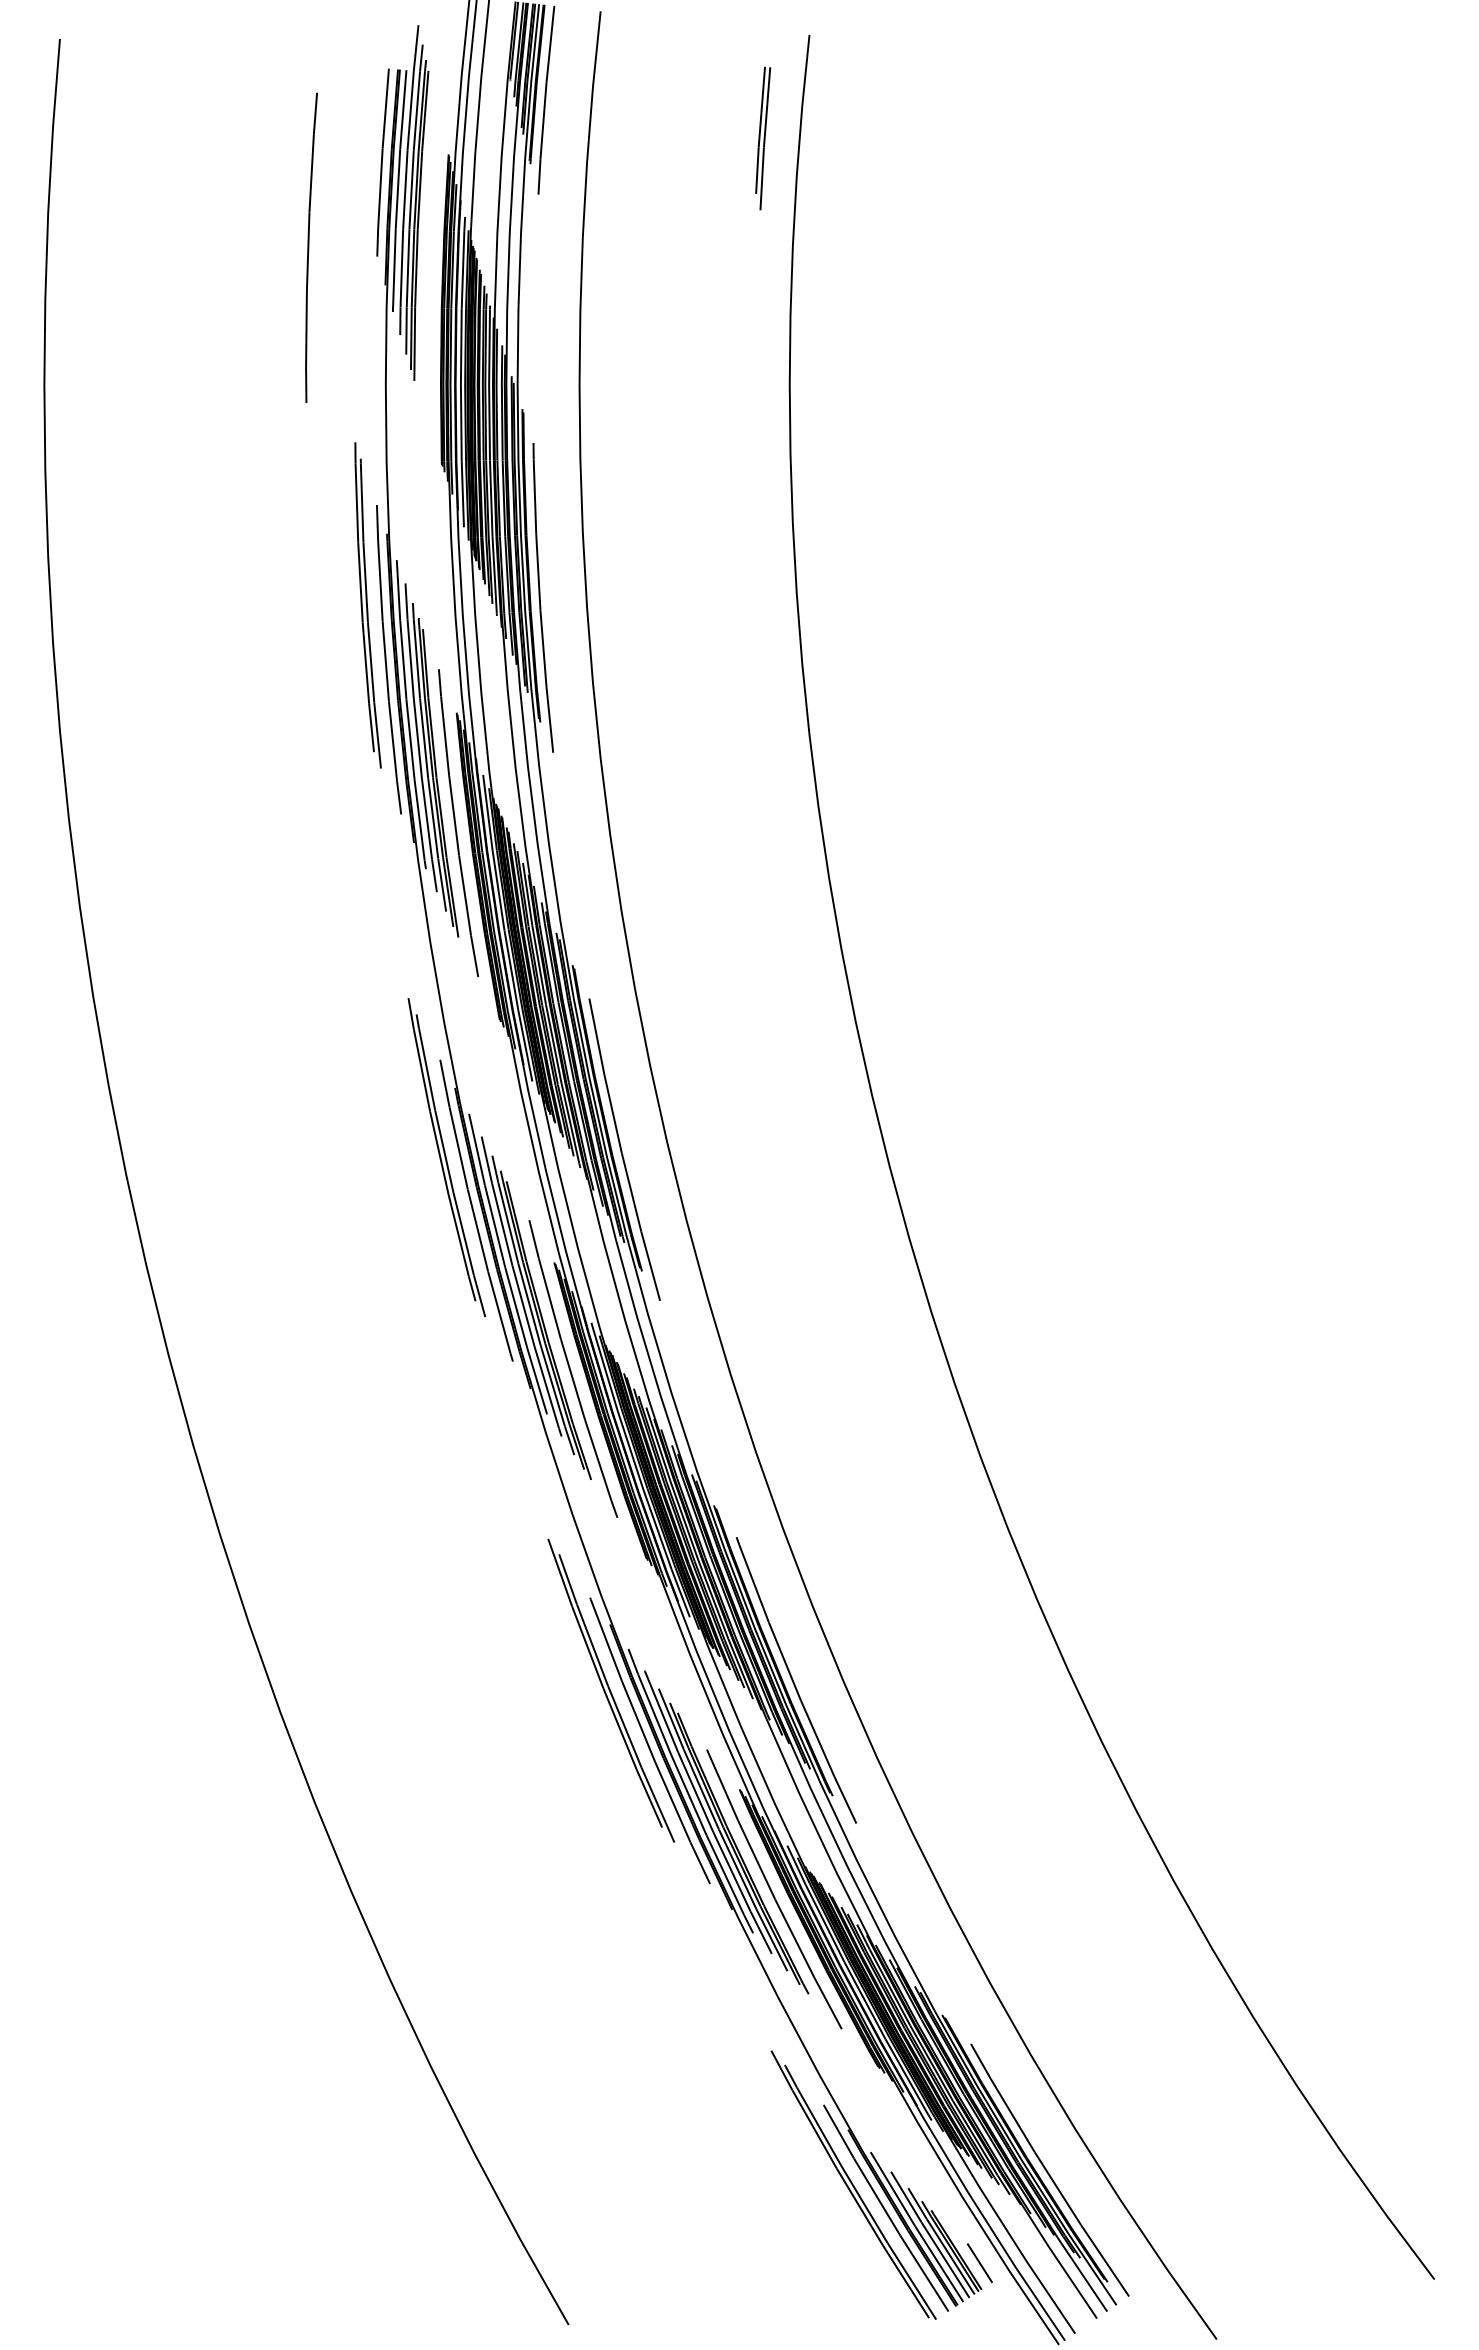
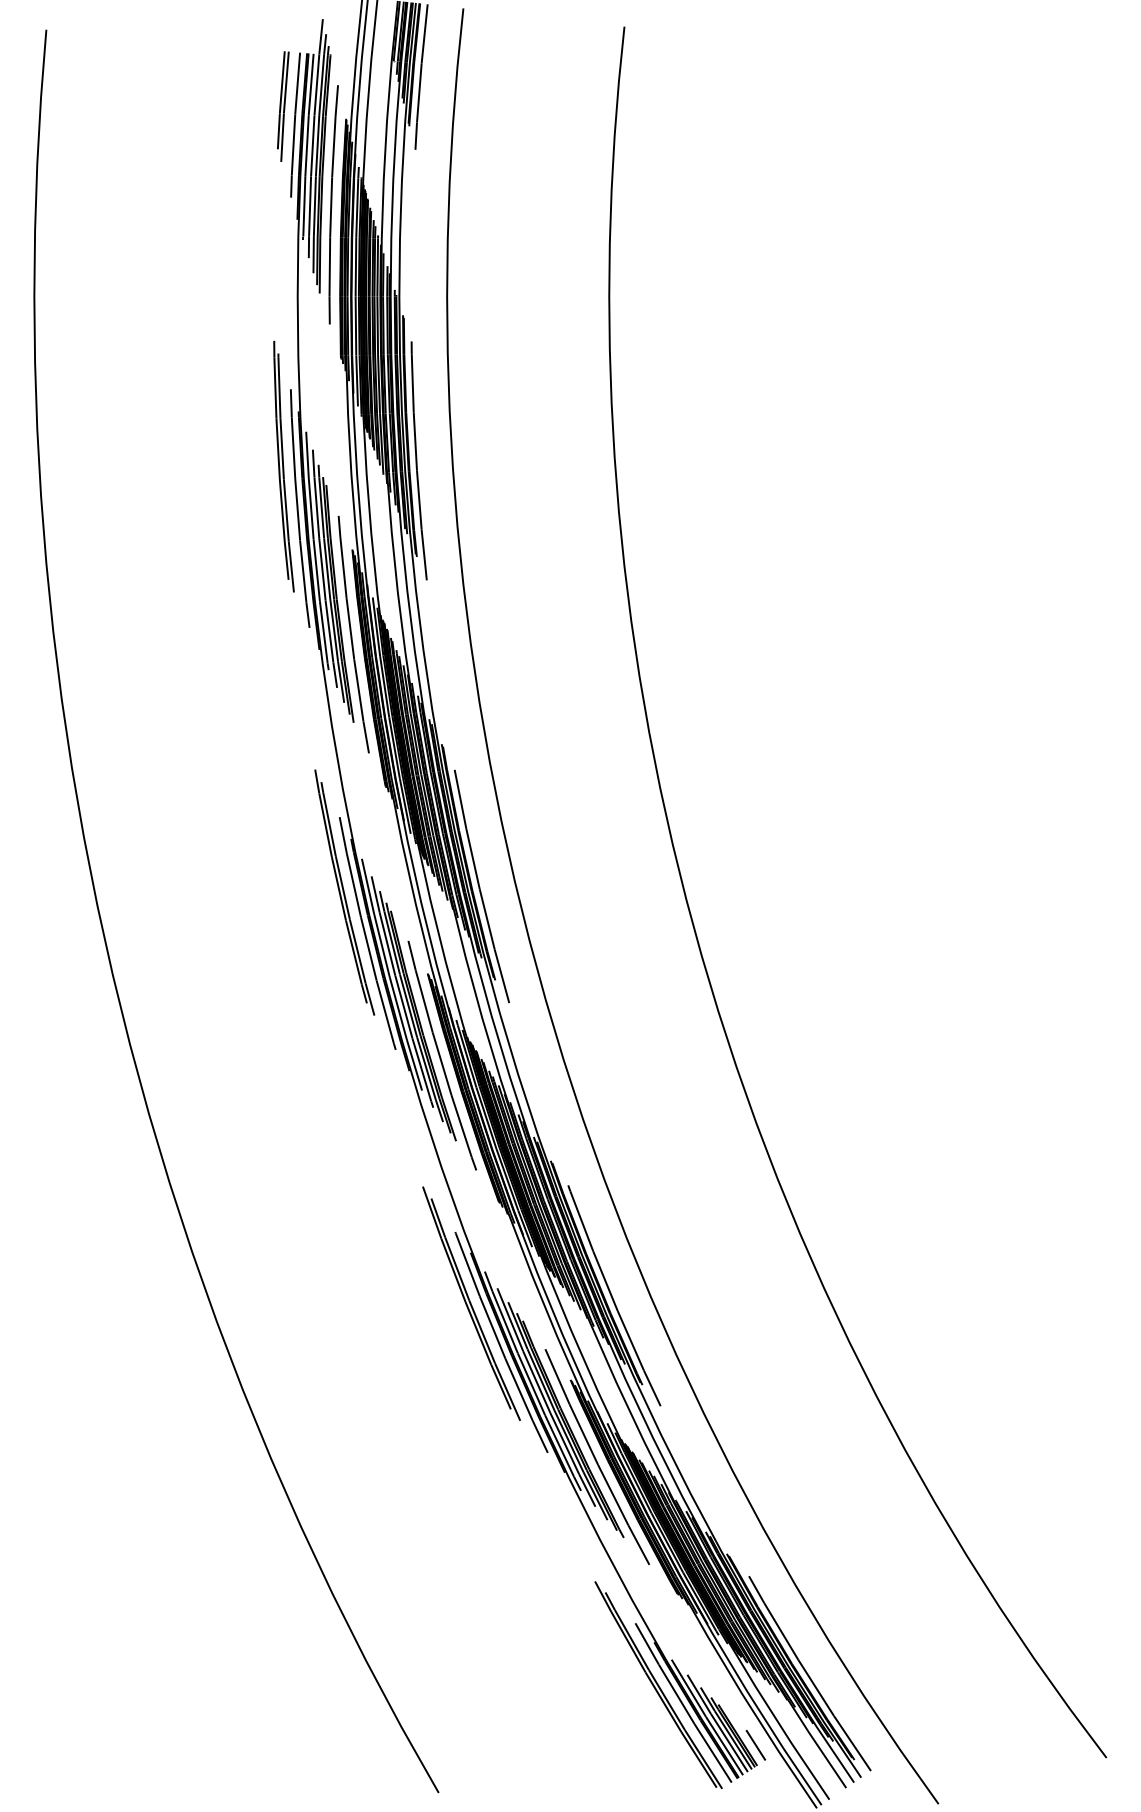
part: (763, 138) -> (283, 106), moved
part: (311, 247) -> (333, 204), moved

